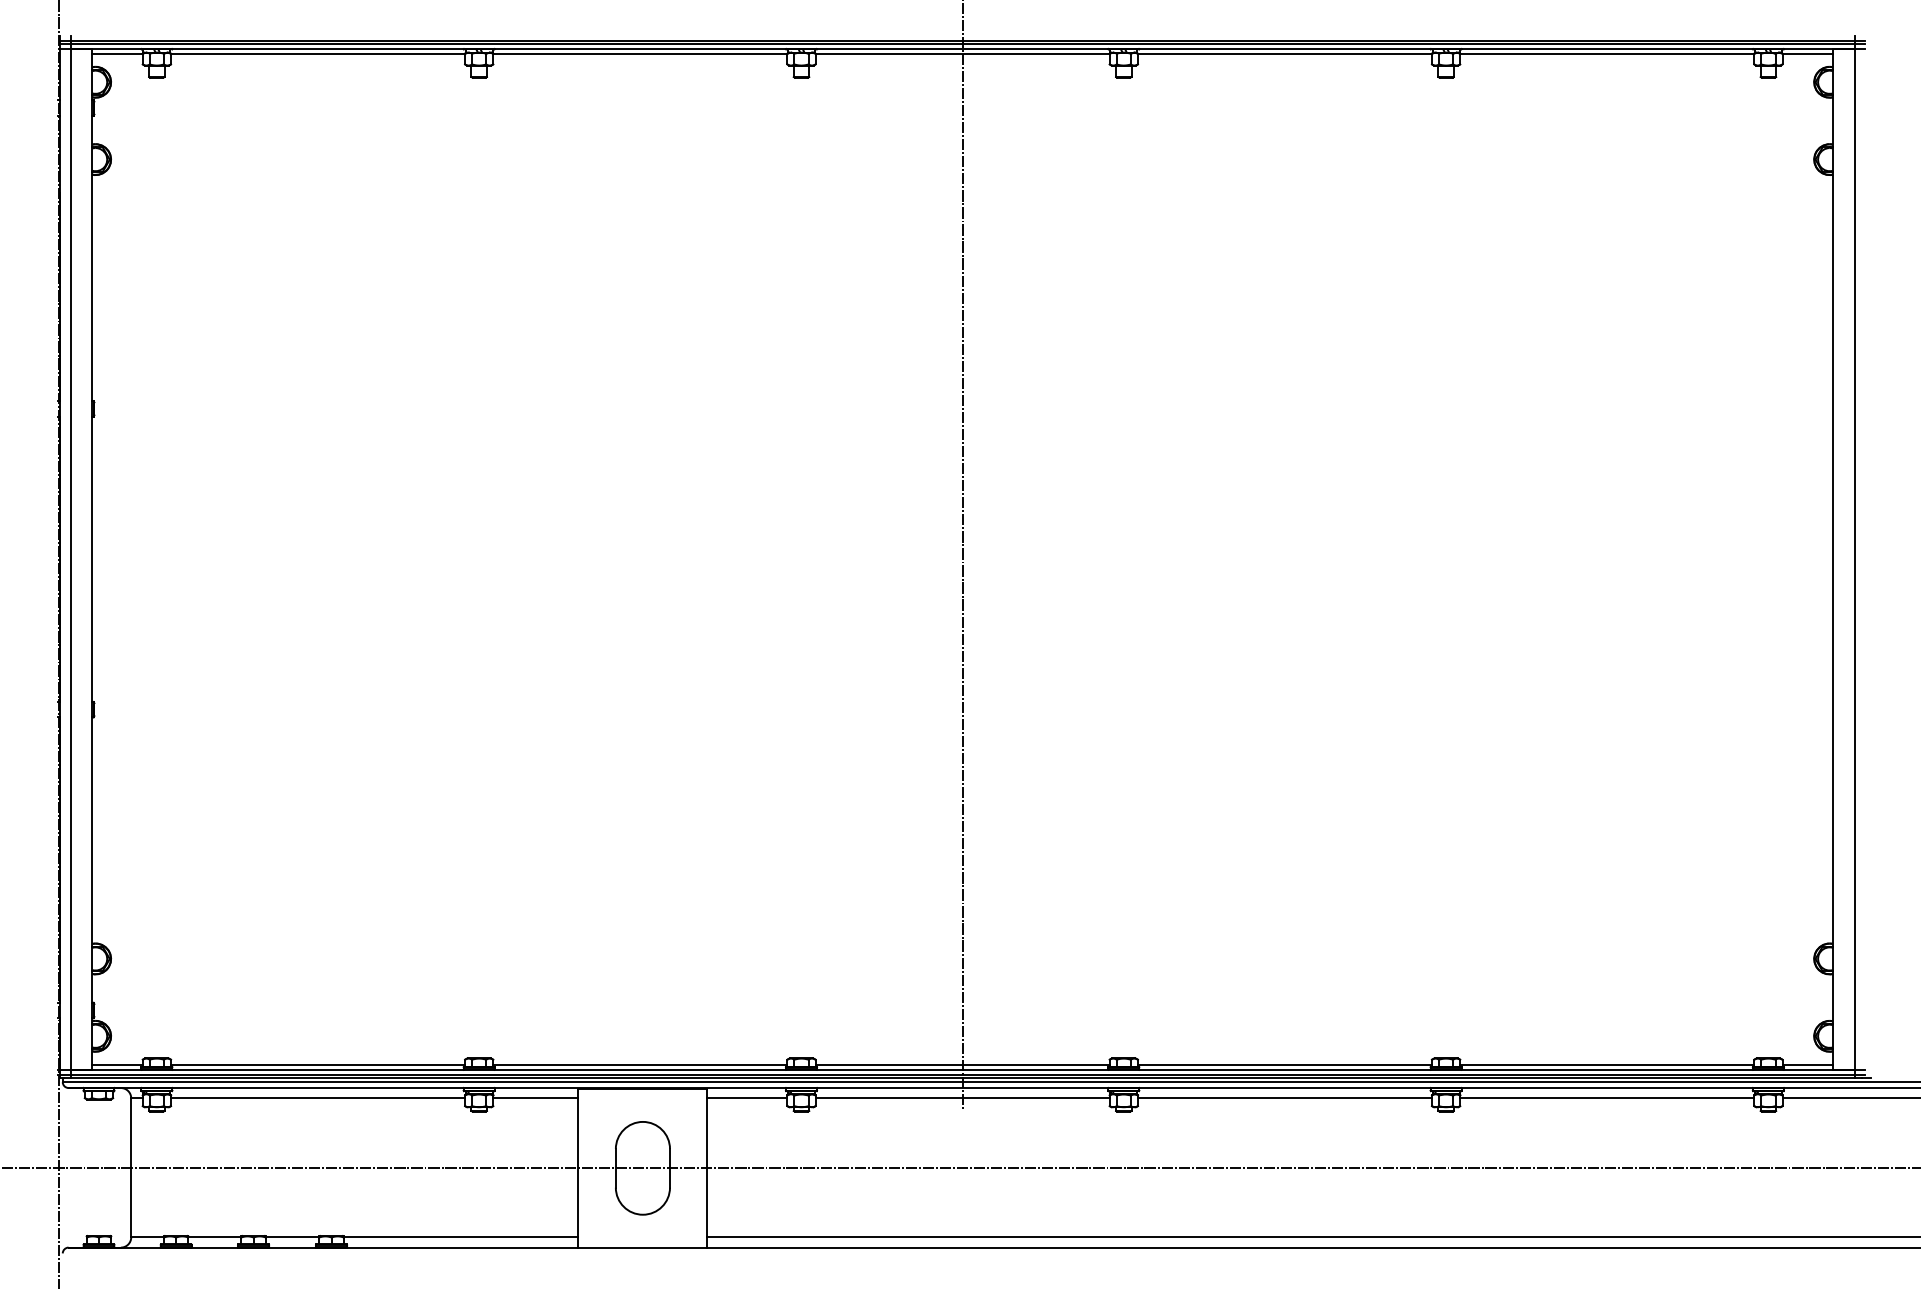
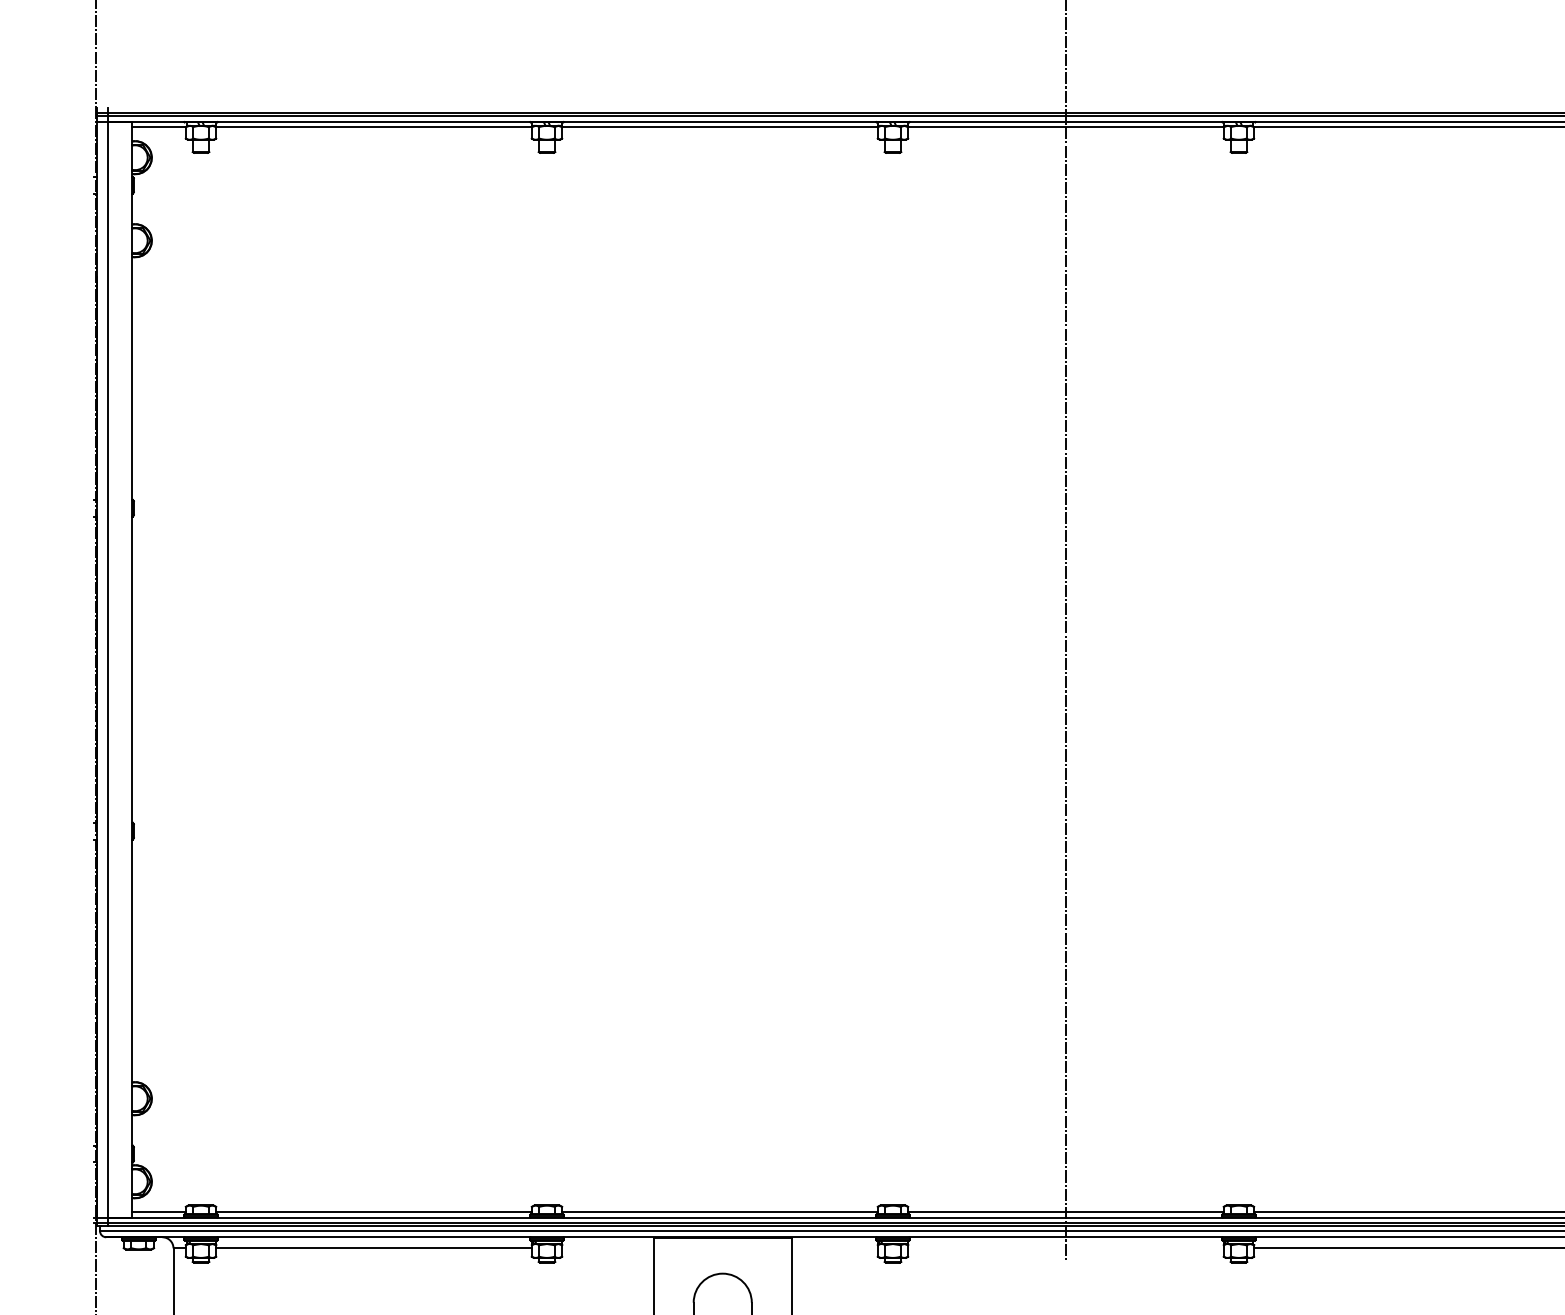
line: (535, 1098) -> (607, 1248), removed
line: (747, 1098) -> (834, 1248), removed
line: (962, 1098) -> (1065, 1248), removed

